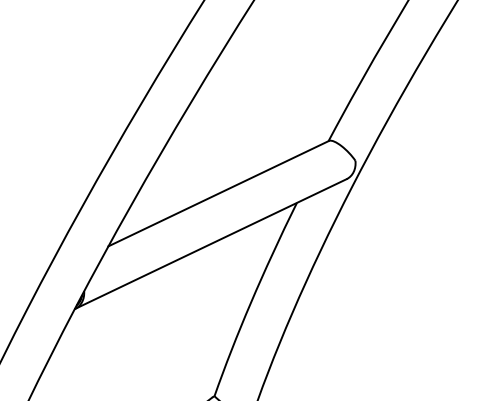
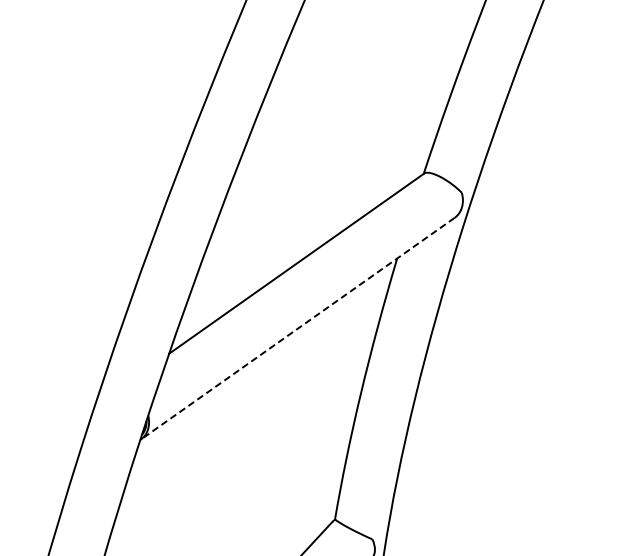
line: (210, 244) -> (297, 329), solid -> dashed

